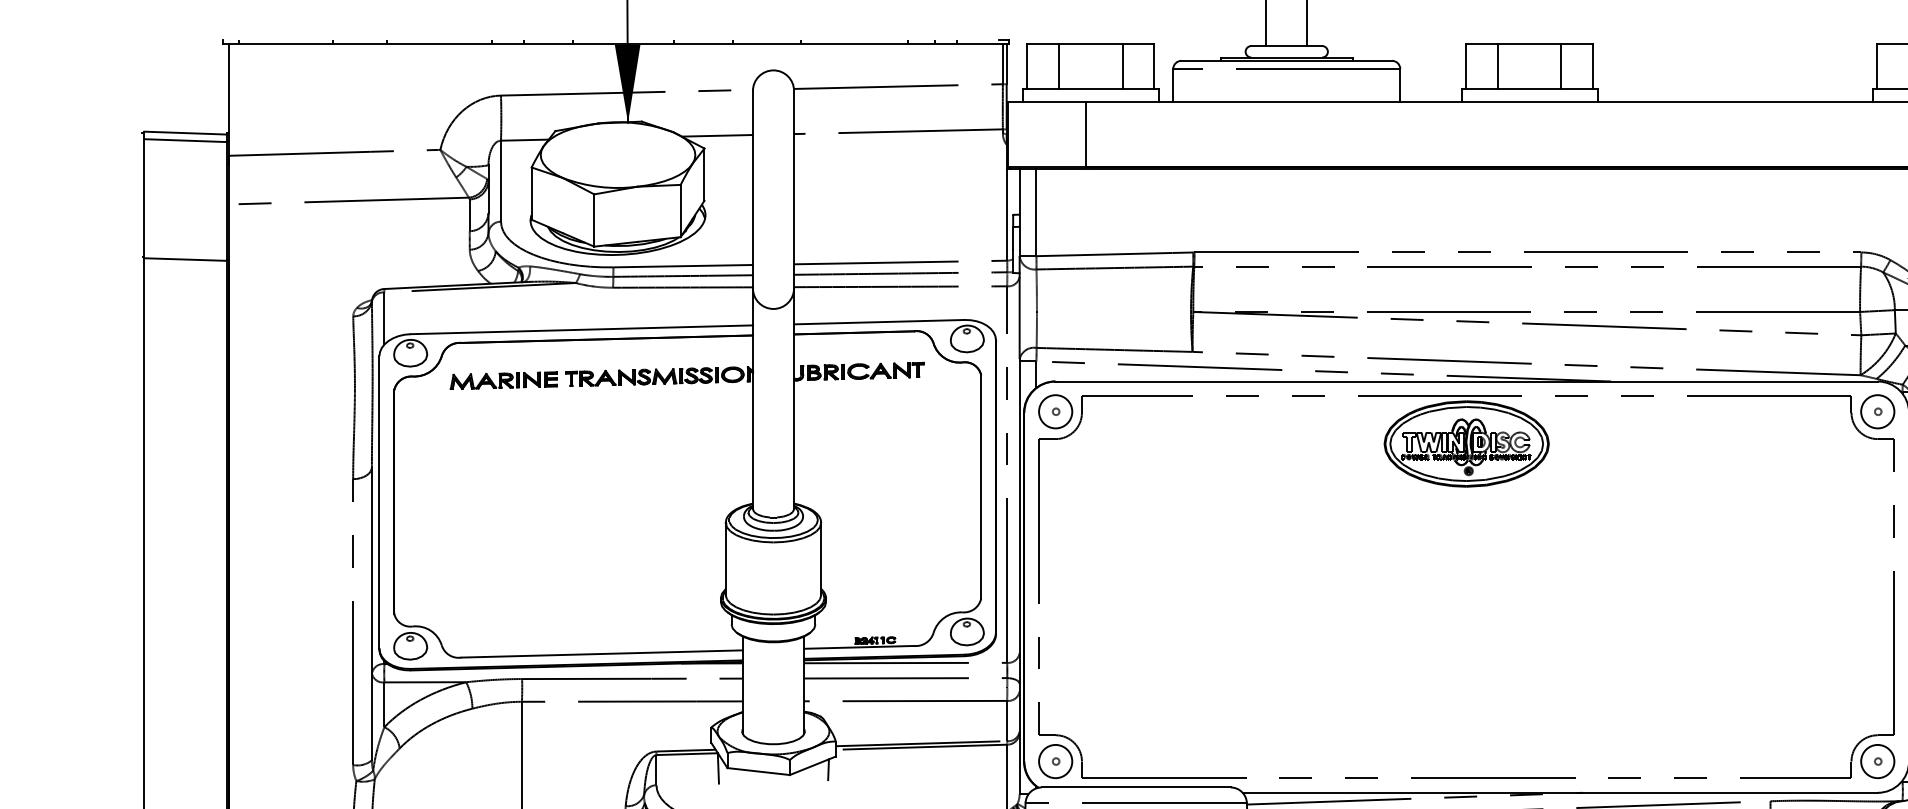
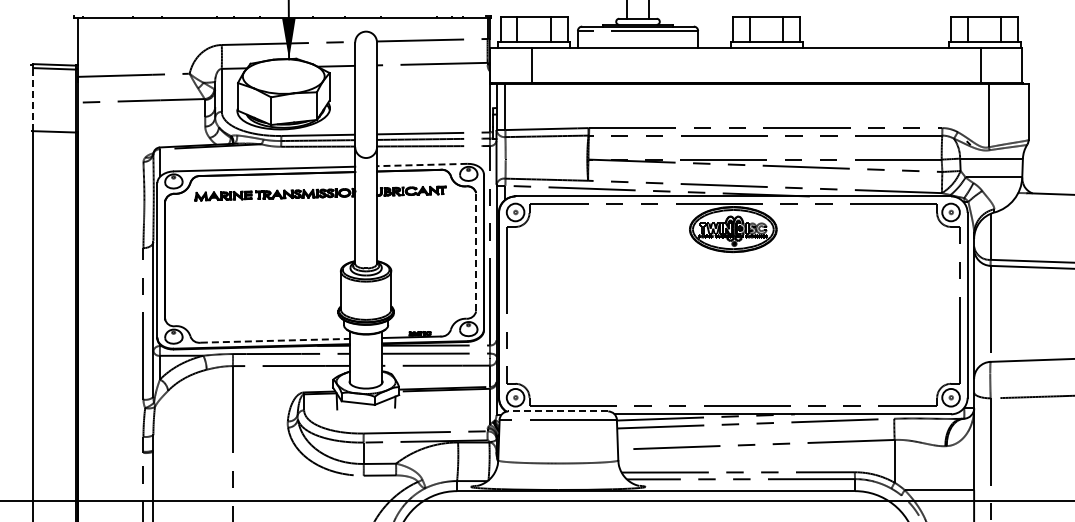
line: (143, 198) -> (32, 99), solid -> dashed
line: (878, 323) -> (421, 165), solid -> dashed
line: (981, 485) -> (476, 251), solid -> dashed
line: (602, 653) -> (275, 340), solid -> dashed
line: (1134, 787) -> (557, 411), solid -> dashed

